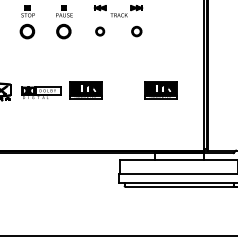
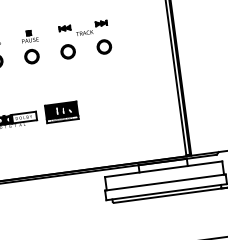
part: (99, 31) -> (67, 51), size x1.67
part: (136, 31) -> (104, 46), size x1.43
part: (160, 90) -> (135, 102), removed

